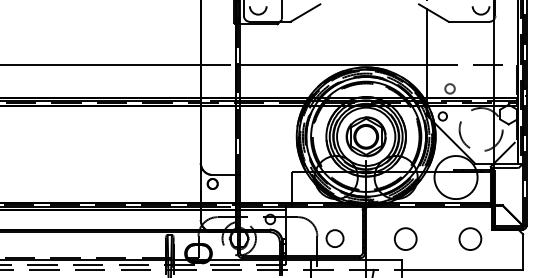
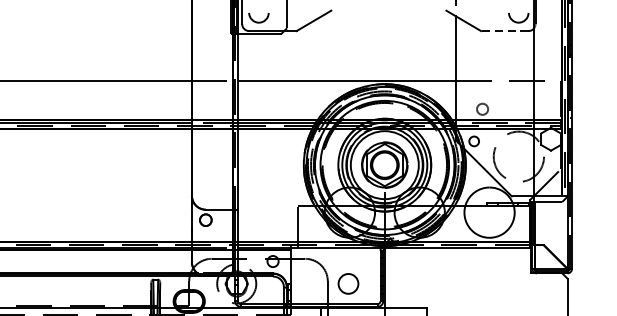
line: (468, 21) -> (504, 30), solid -> dashed
circle: (405, 238) -> (430, 283), removed
circle: (470, 238) -> (506, 283), removed

